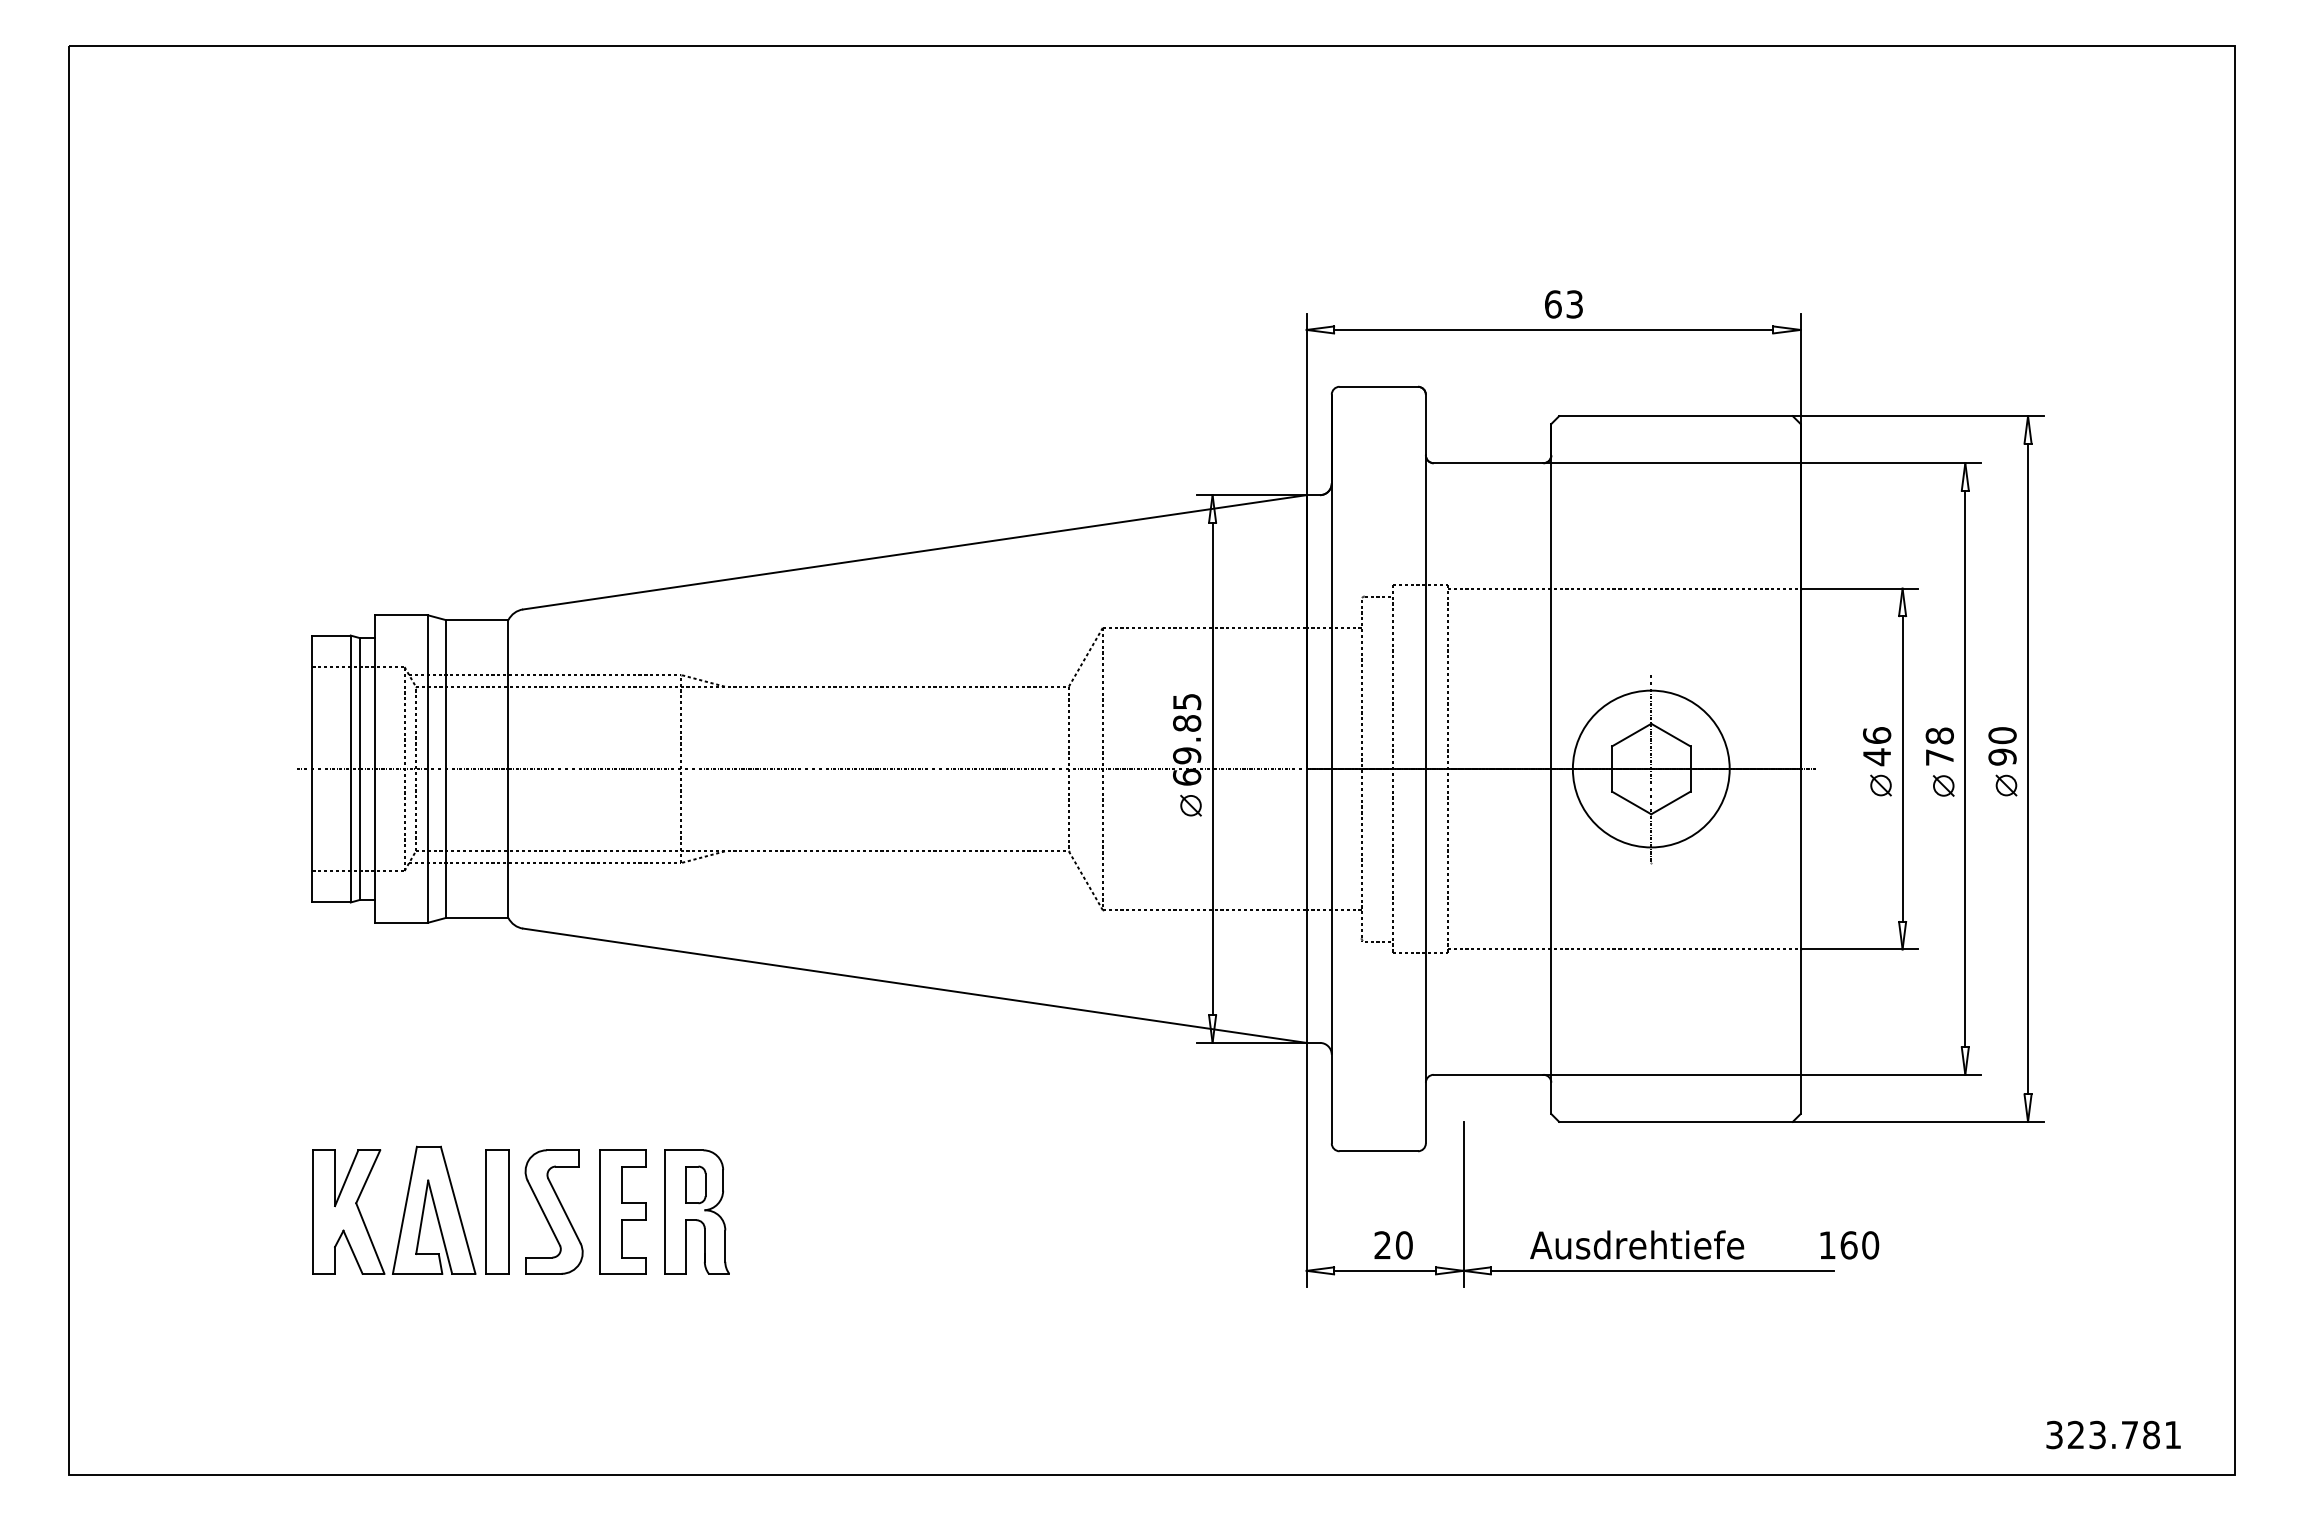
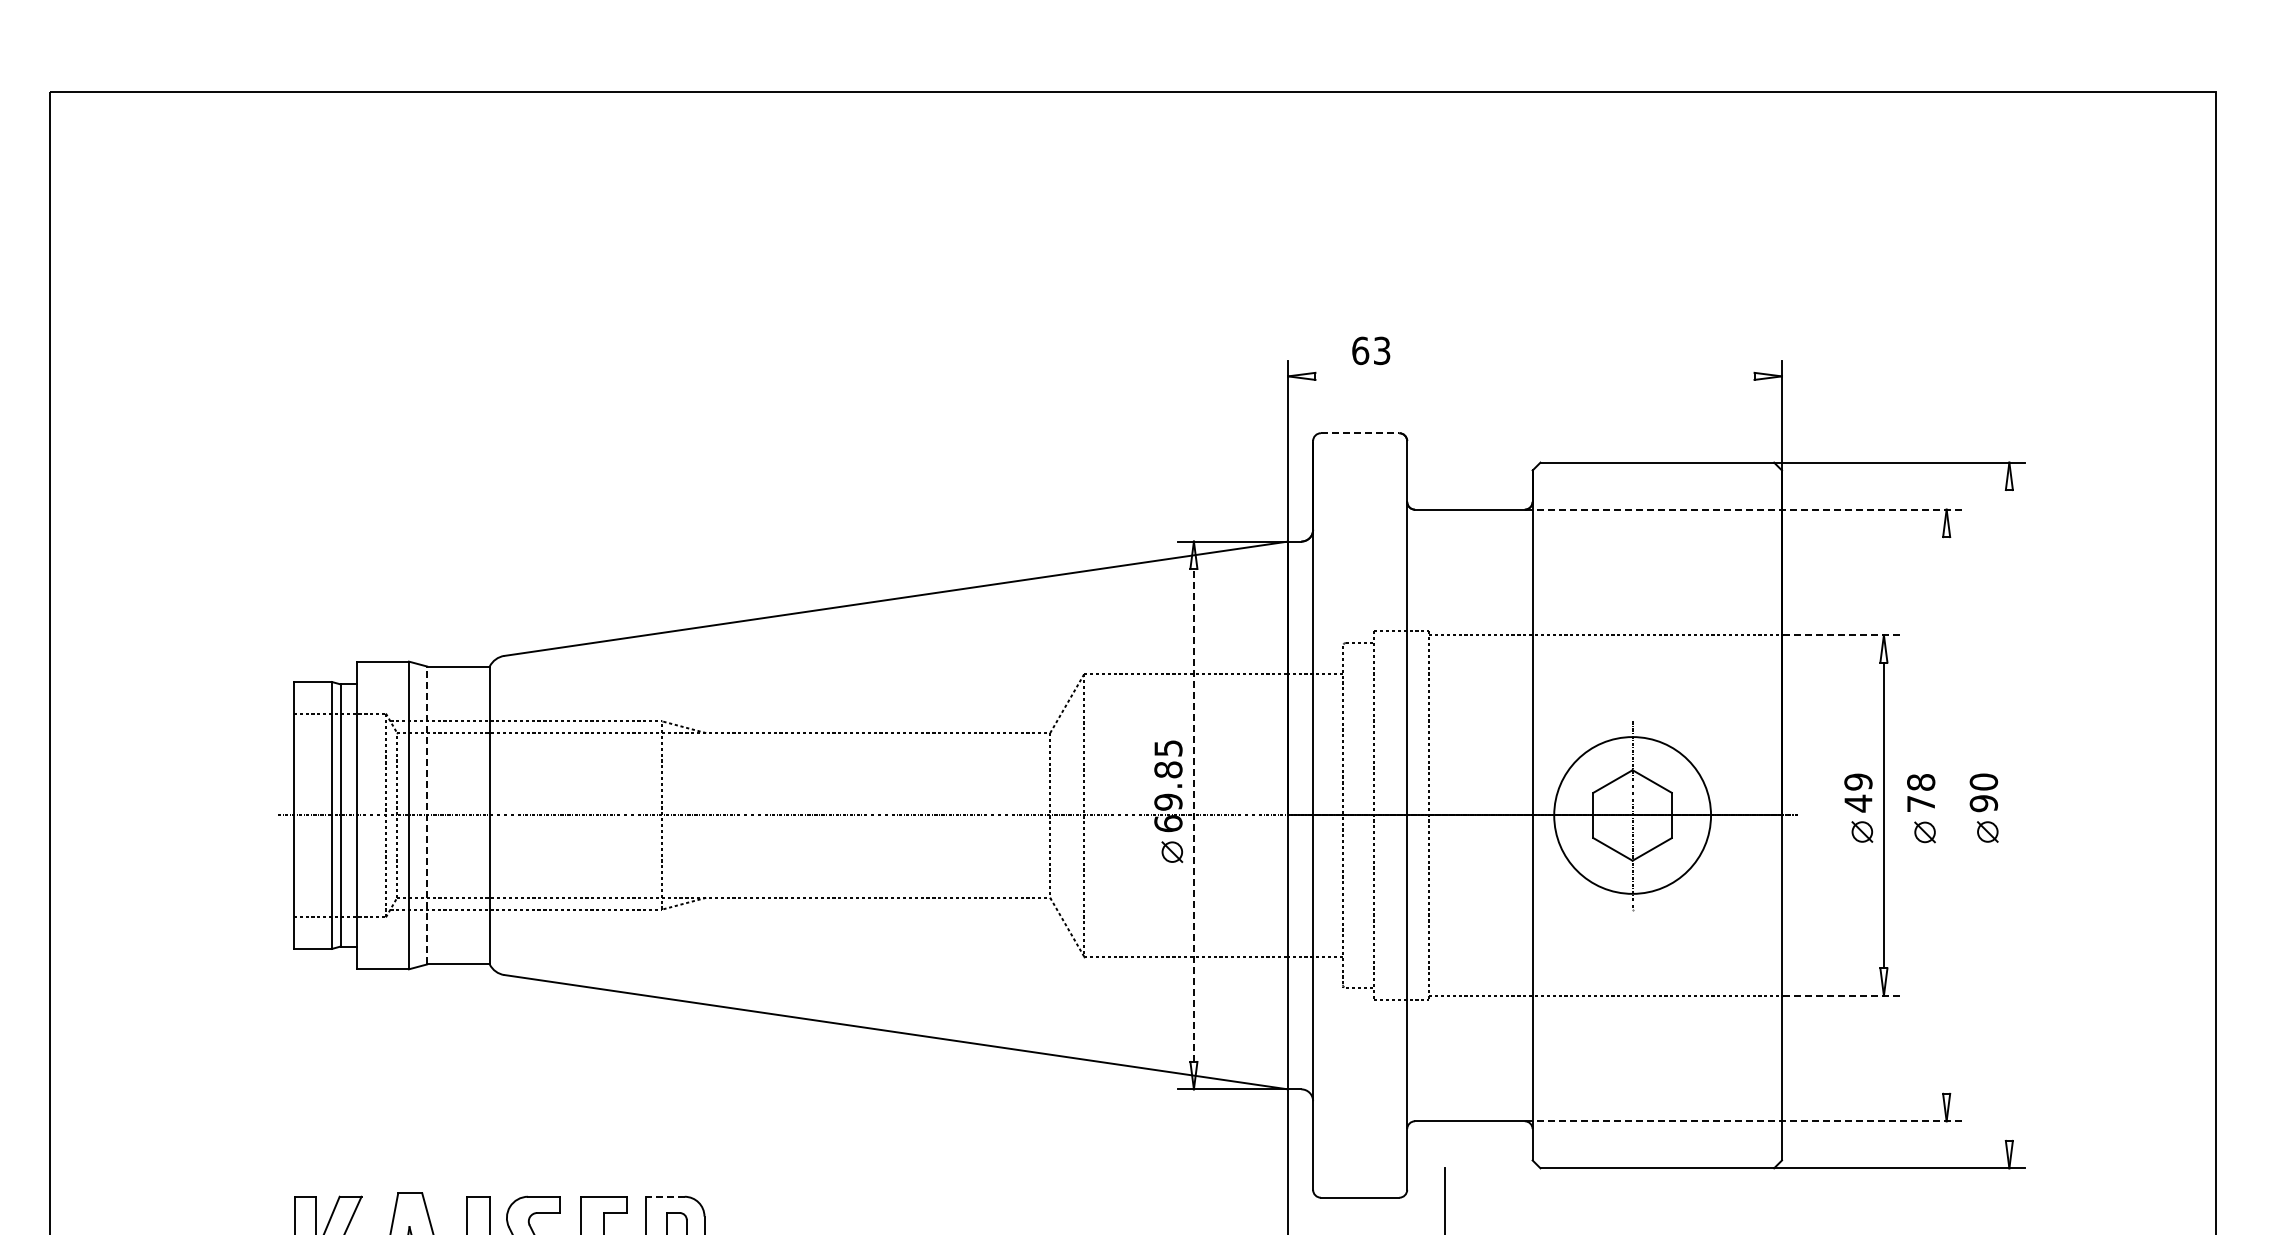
text: (1563, 304) -> (1370, 350), moved
line: (1553, 329) -> (1534, 375), removed
line: (1379, 386) -> (1360, 432), solid -> dashed
line: (1762, 463) -> (1743, 509), solid -> dashed
line: (1859, 588) -> (1840, 634), solid -> dashed
text: (1877, 735) -> (1858, 781), 46 -> 49
line: (1212, 768) -> (1193, 814), solid -> dashed
line: (1965, 768) -> (1946, 814), removed
line: (2028, 768) -> (2009, 814), removed
line: (445, 769) -> (426, 815), solid -> dashed
line: (1859, 949) -> (1840, 995), solid -> dashed
line: (1762, 1074) -> (1743, 1120), solid -> dashed
line: (683, 1150) -> (664, 1196), solid -> dashed

